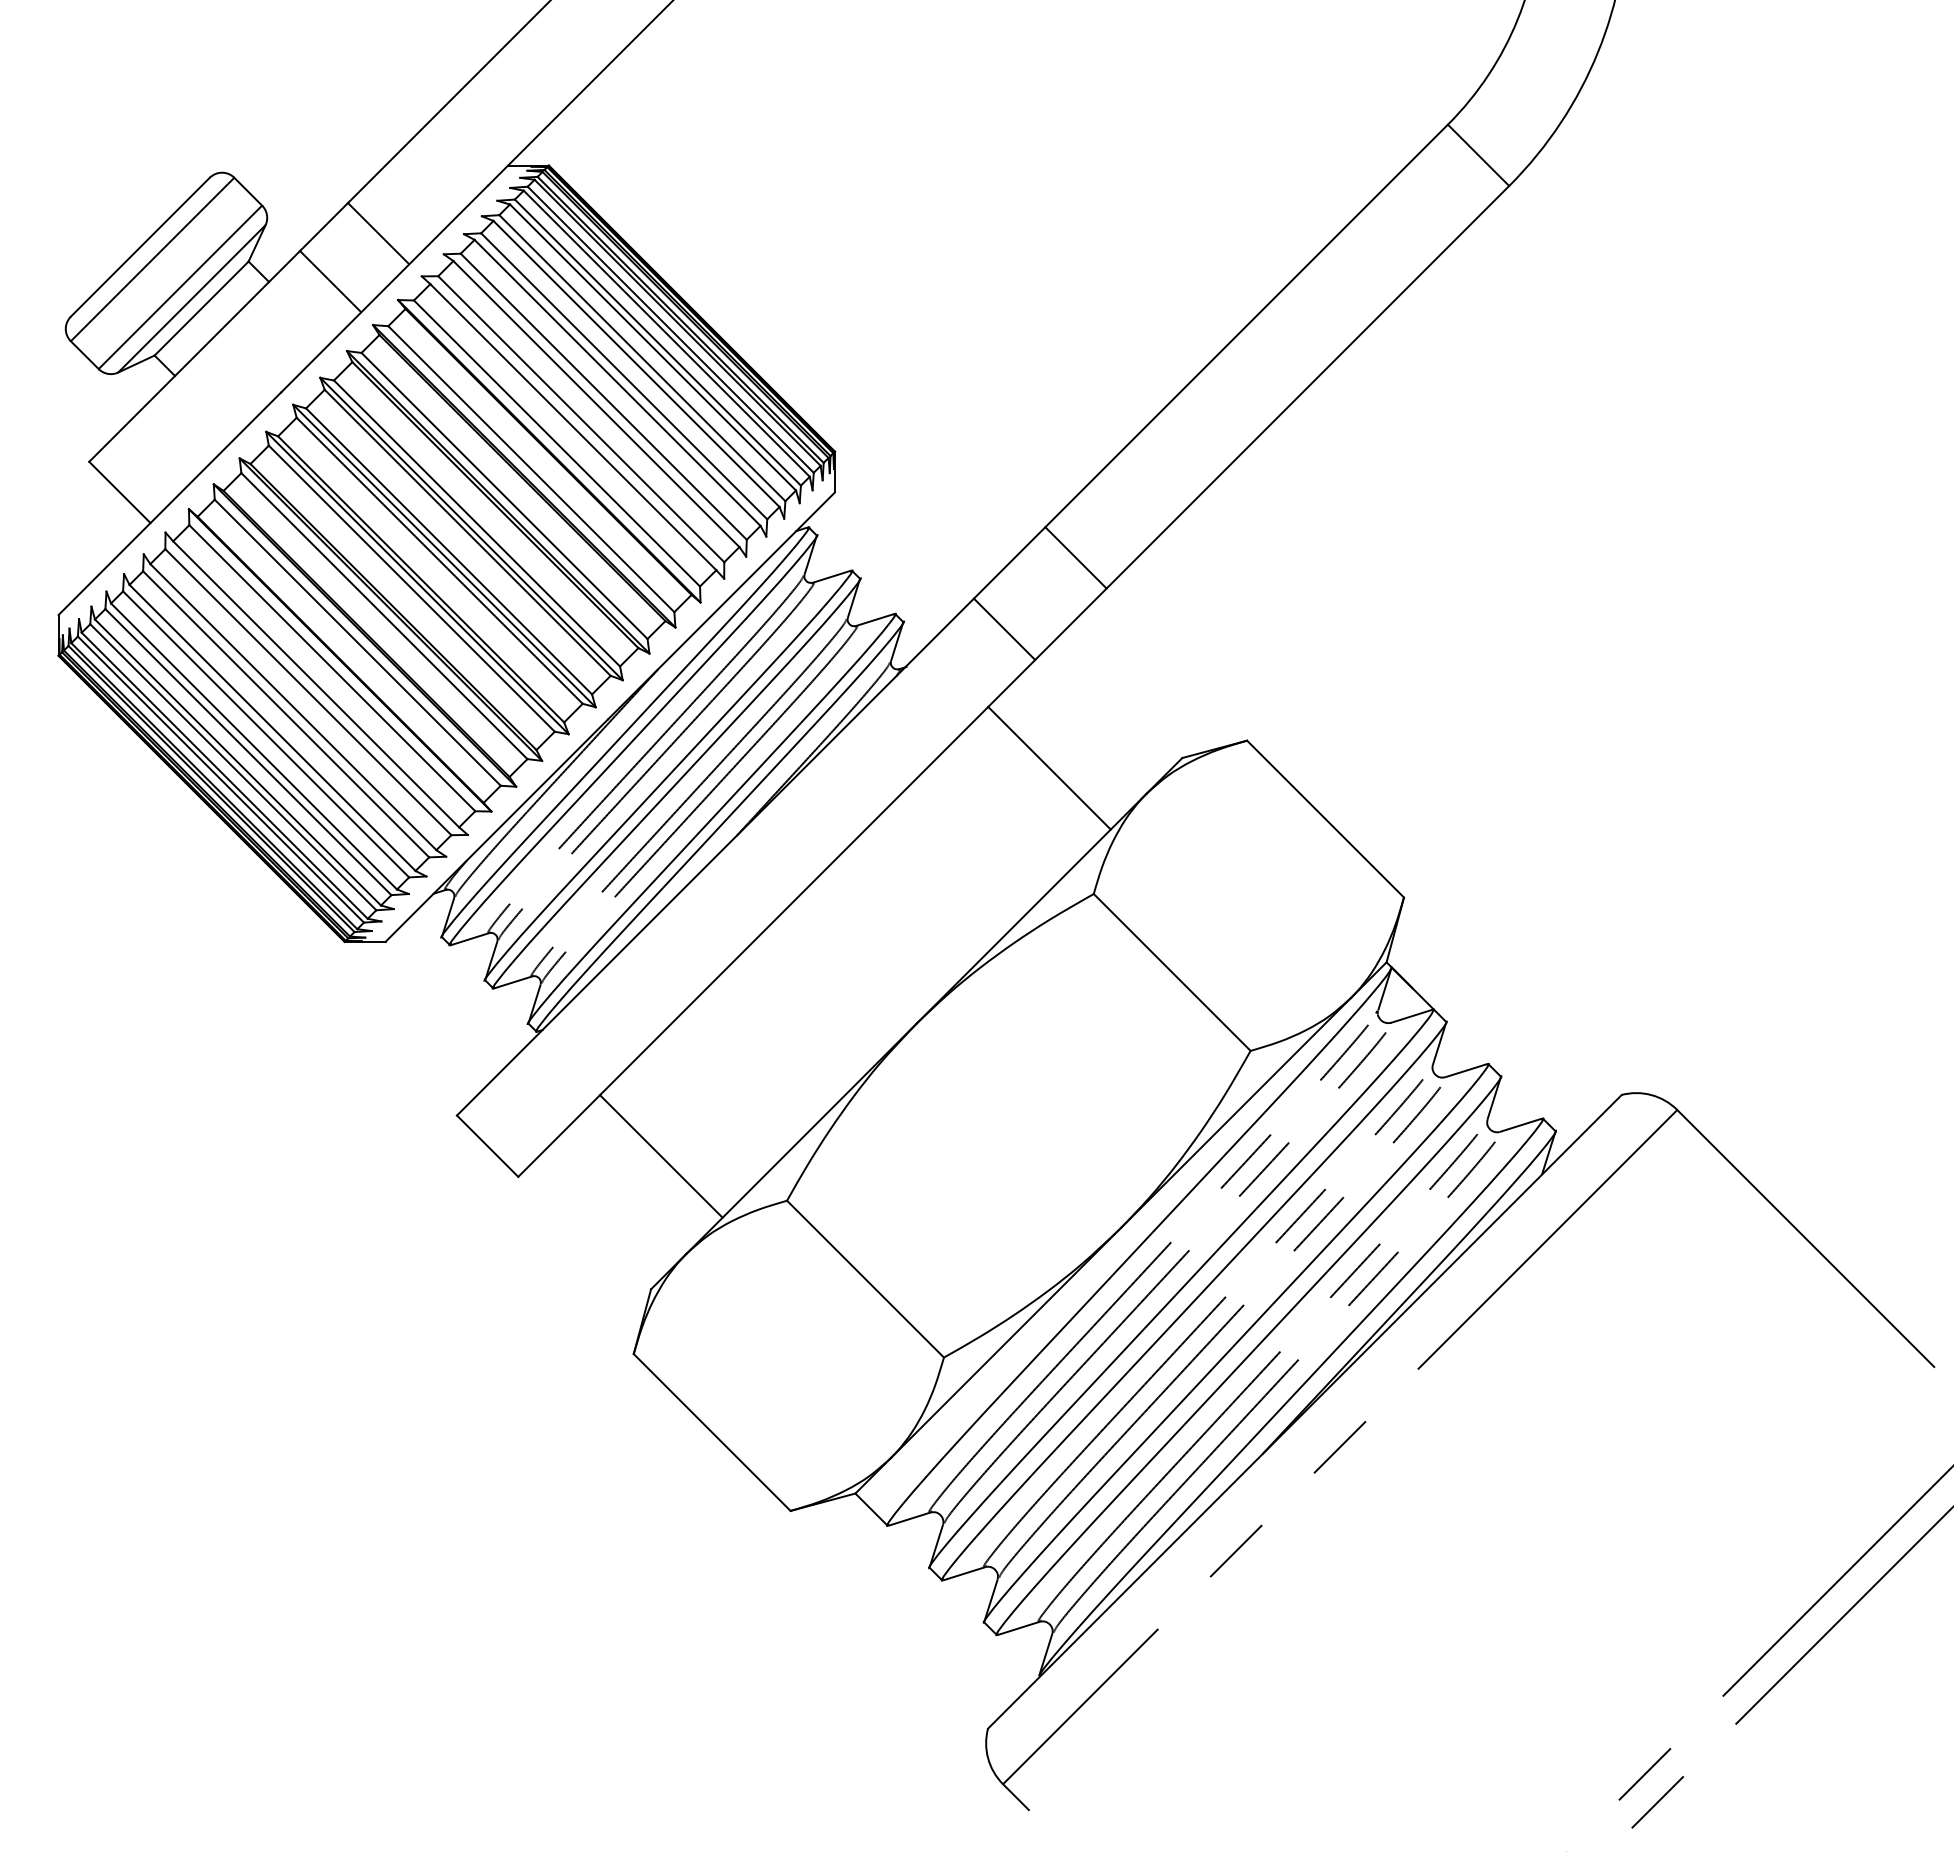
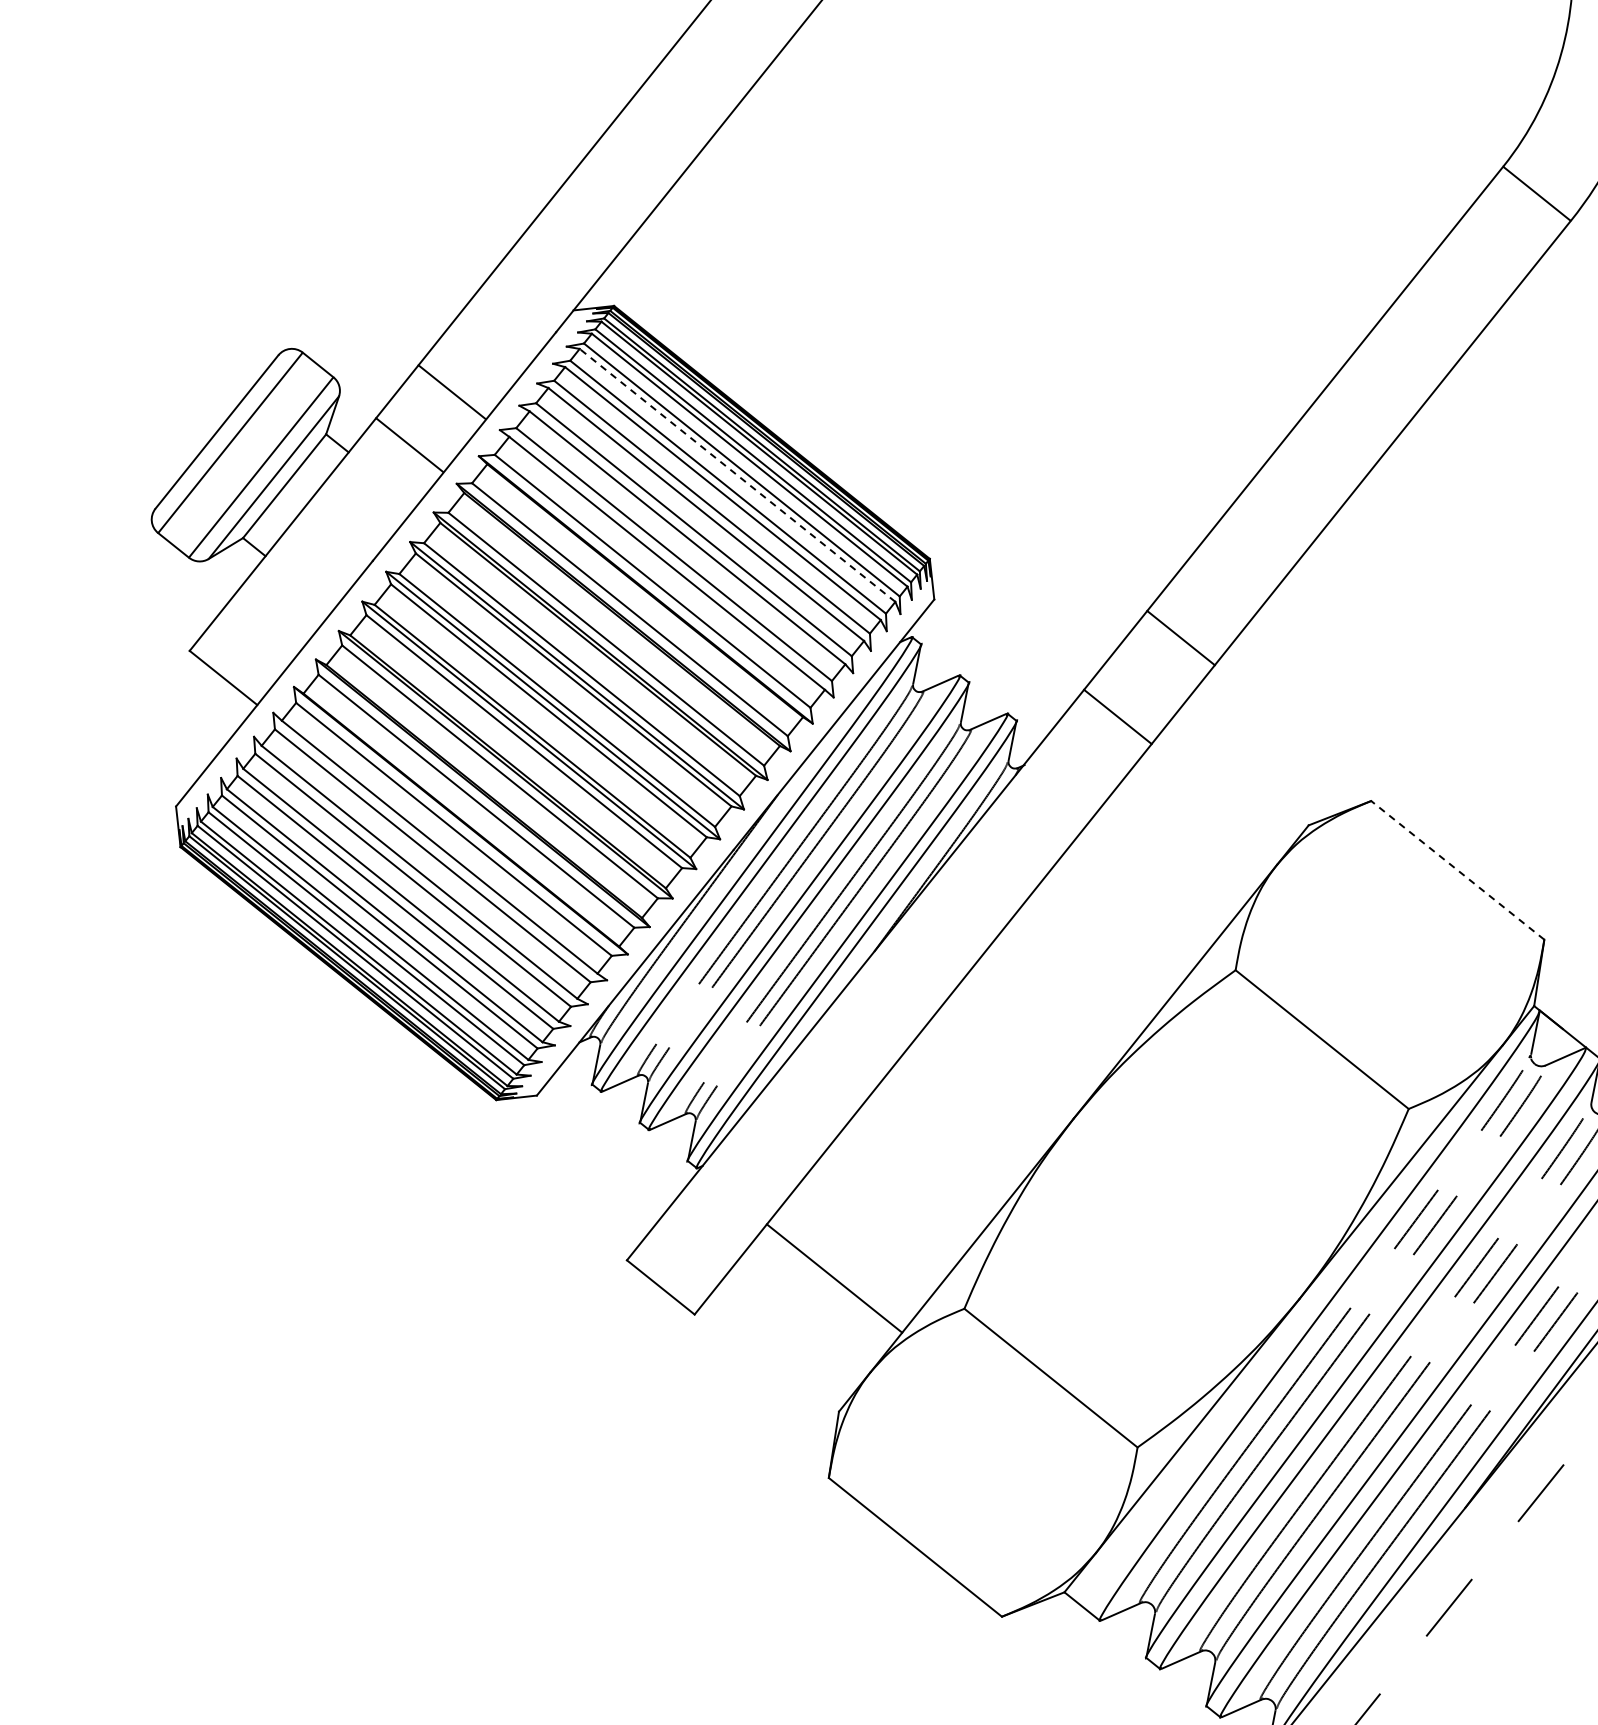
line: (652, 347) -> (737, 475), solid -> dashed
line: (1049, 767) -> (1177, 849), removed
line: (1325, 819) -> (1457, 870), solid -> dashed

